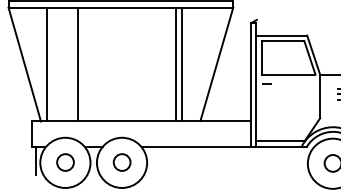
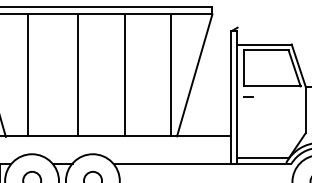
line: (47, 64) -> (27, 75), moved
line: (77, 64) -> (77, 75), moved
line: (175, 64) -> (170, 75), moved
line: (182, 64) -> (125, 75), moved

